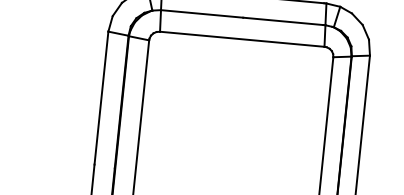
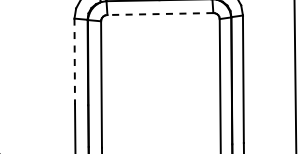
line: (242, 39) -> (160, 14), solid -> dashed
line: (101, 98) -> (74, 61), solid -> dashed

